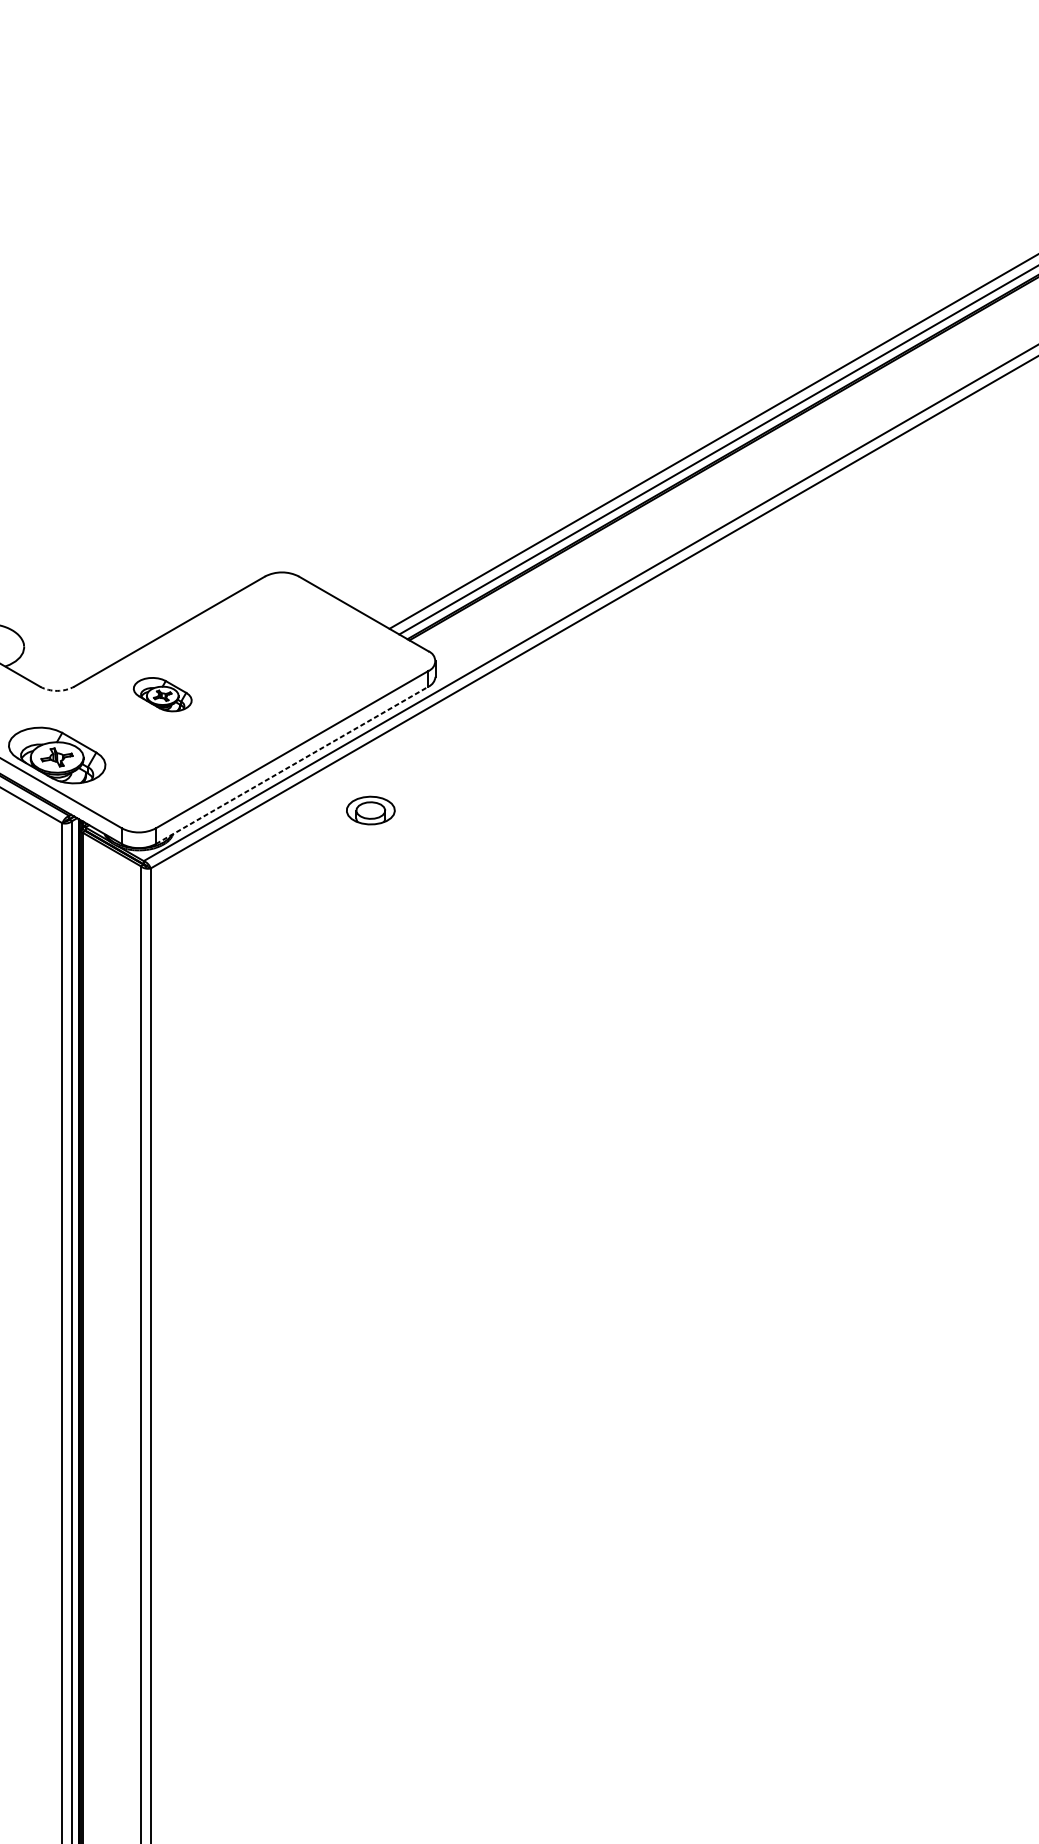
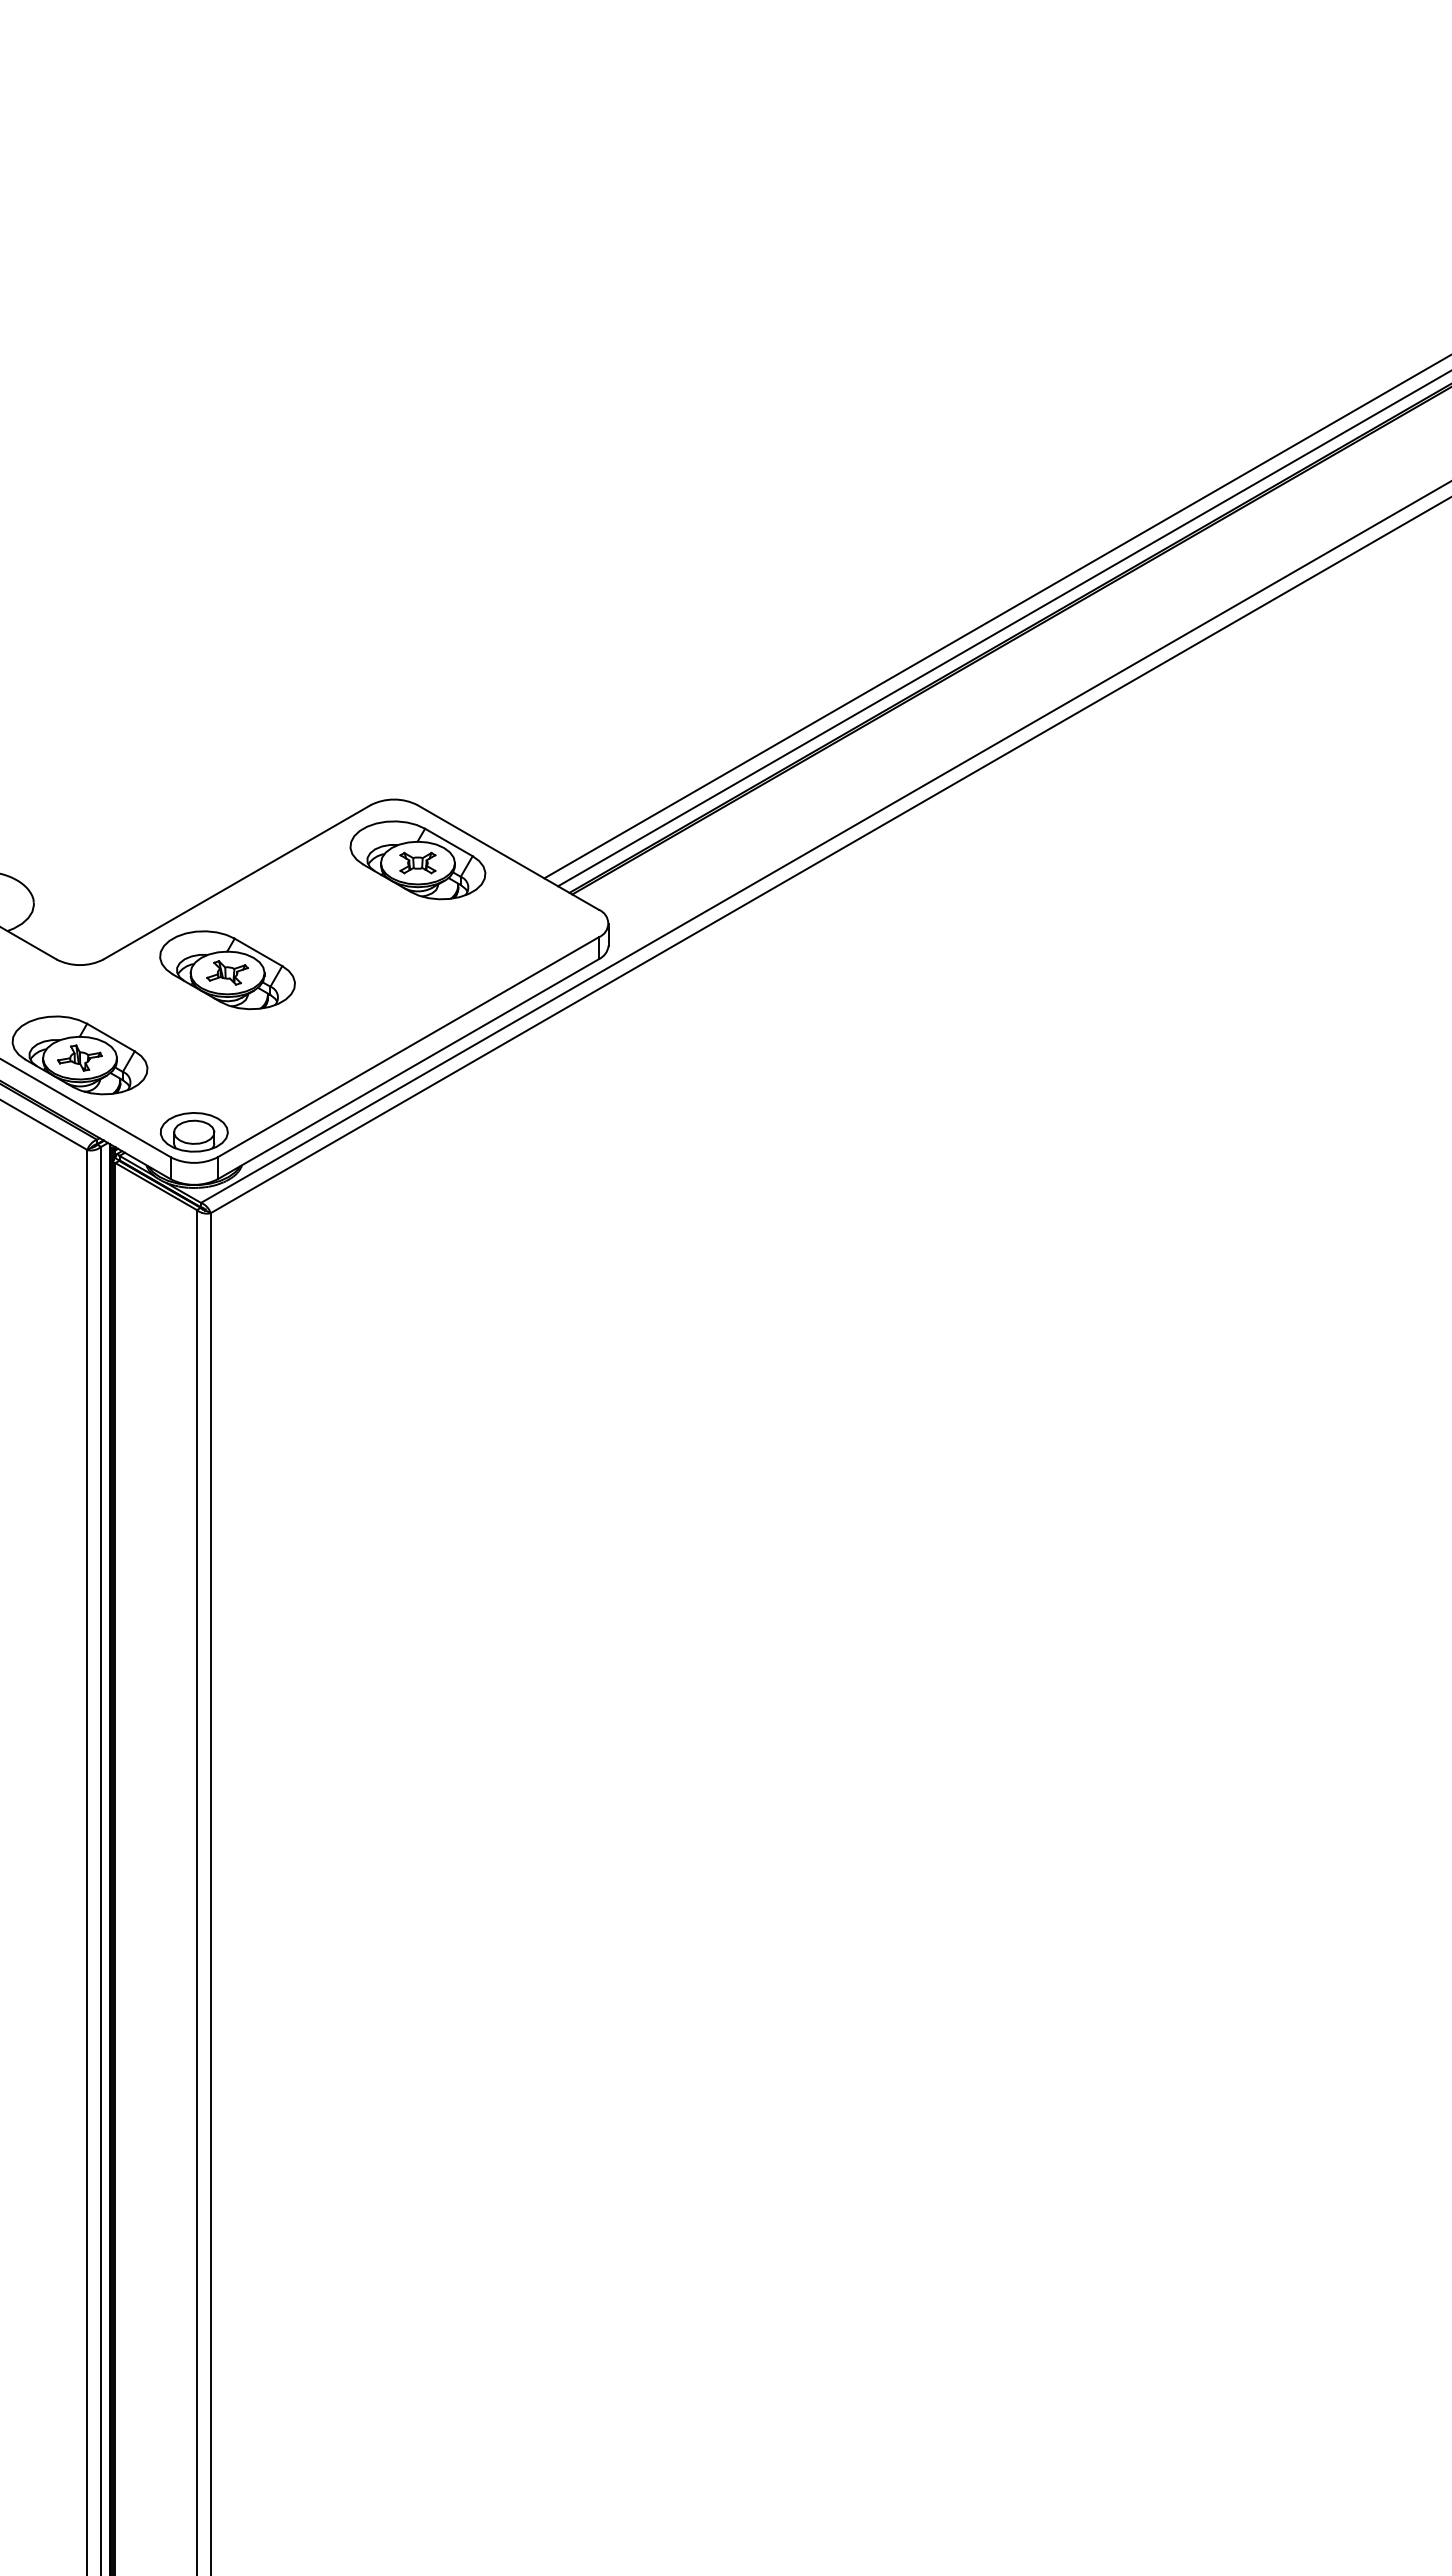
part: (298, 616) -> (417, 860), added
arc: (57, 691) -> (80, 965), dashed -> solid
part: (162, 694) -> (227, 970), size x1.67
line: (292, 765) -> (408, 1069), dashed -> solid
part: (370, 810) -> (194, 1132), moved

